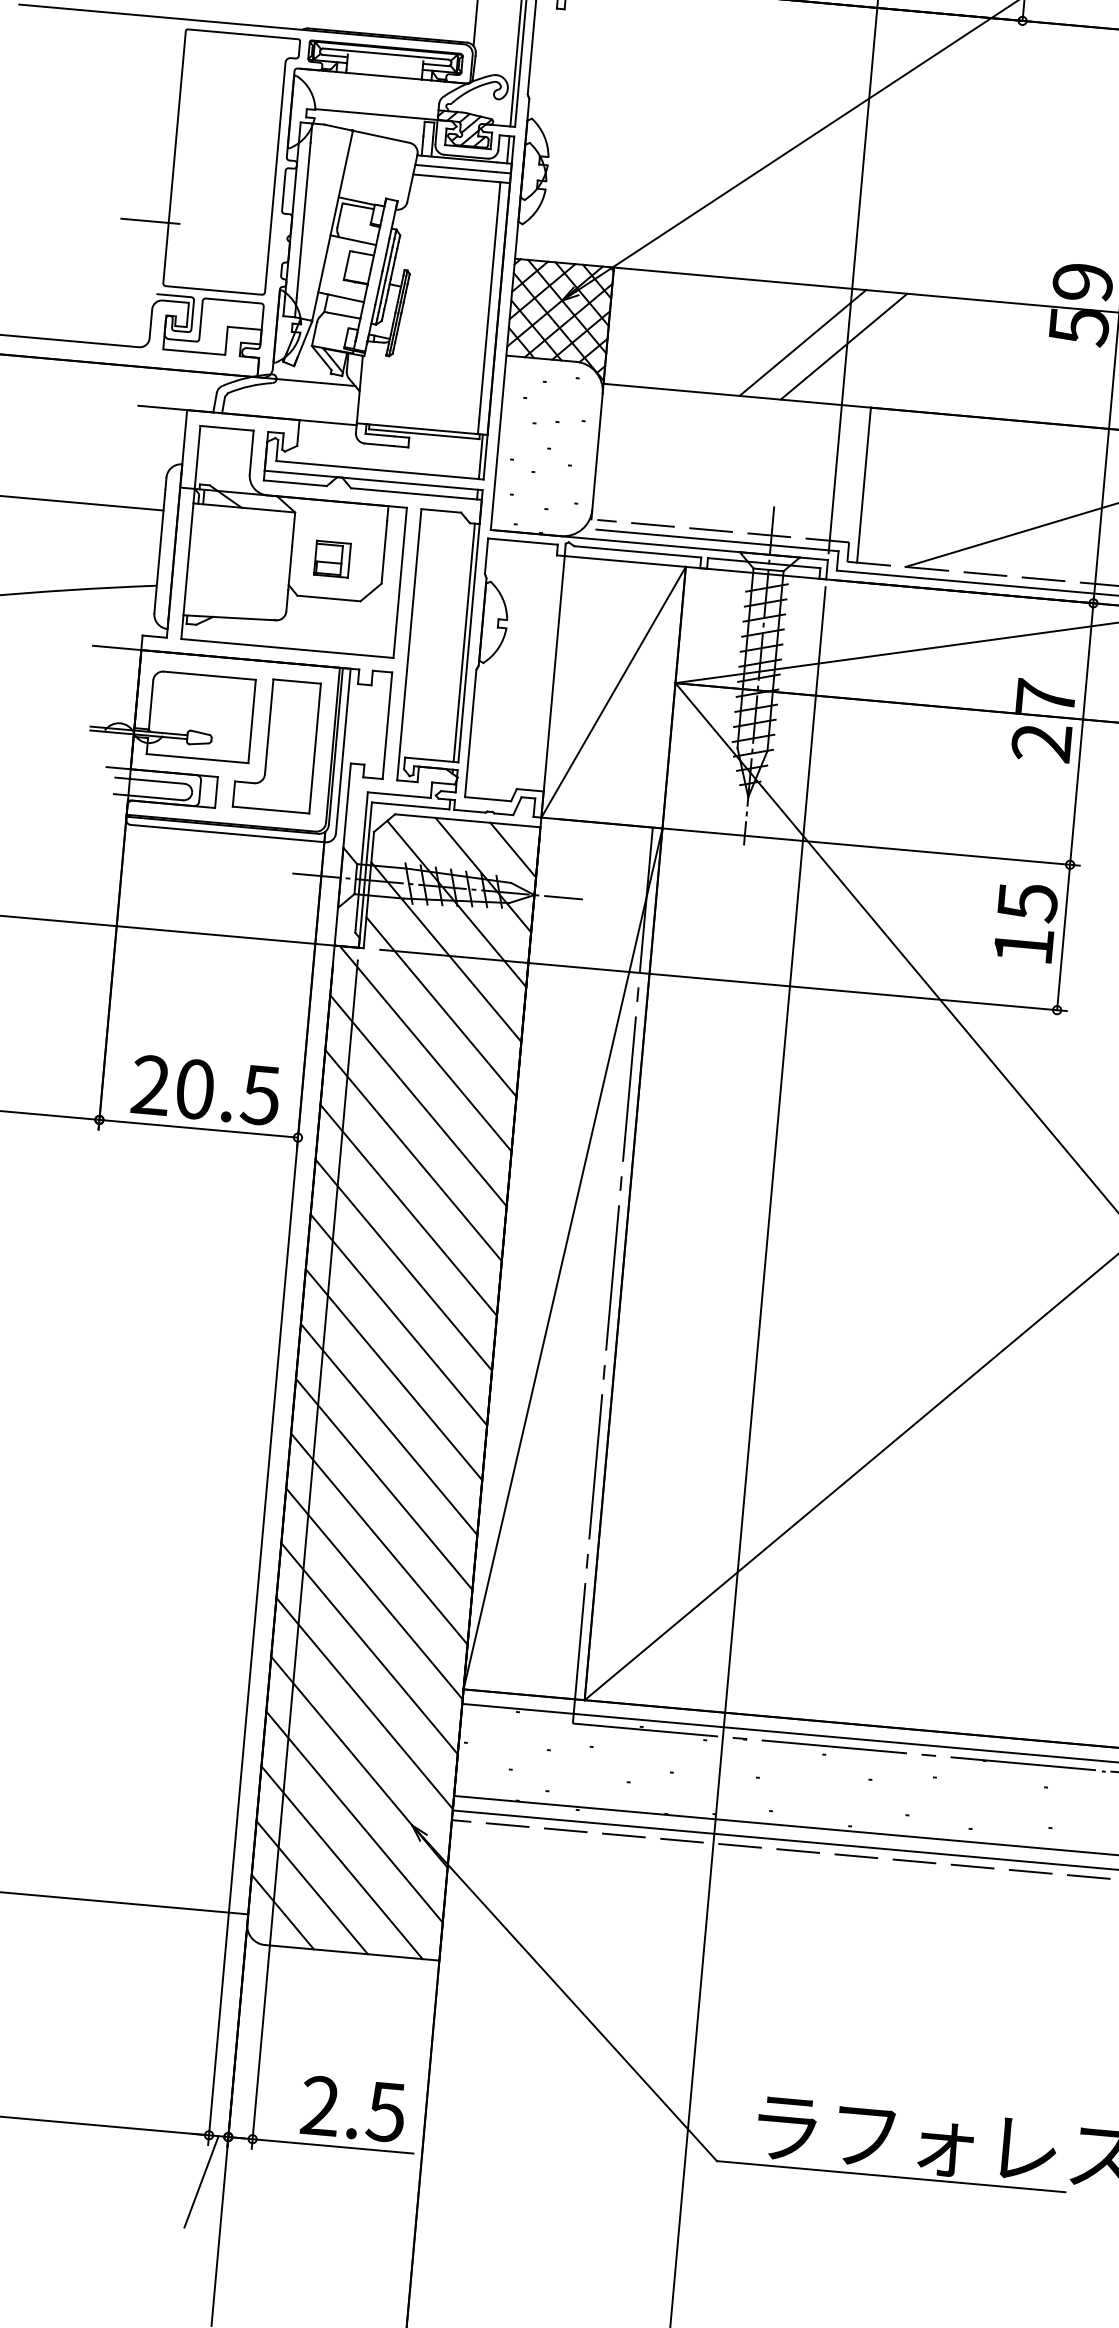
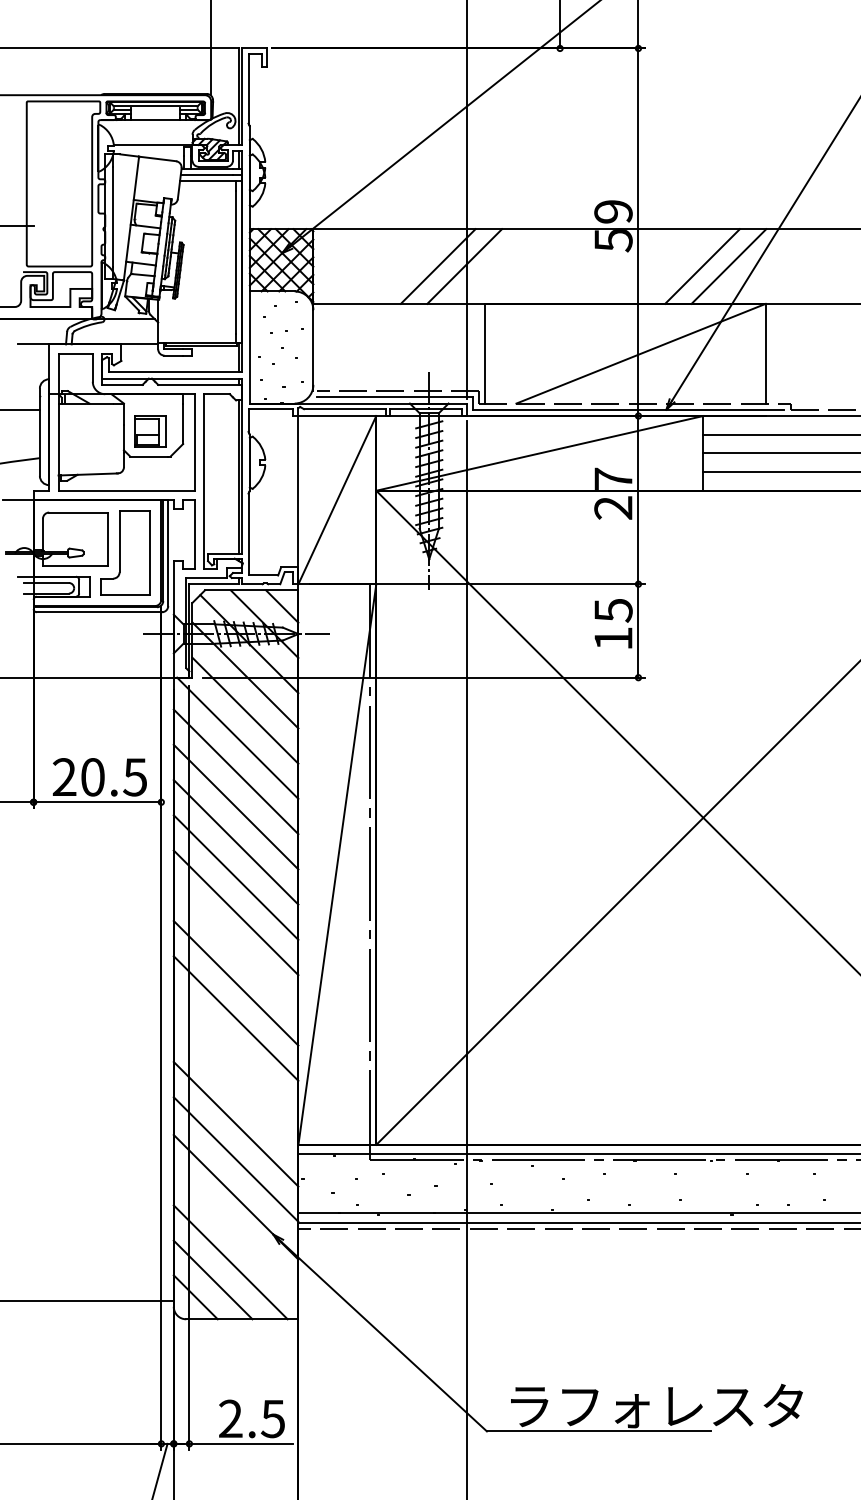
part: (332, 558) -> (150, 430), size x1.4
line: (393, 1373) -> (235, 947), removed
line: (378, 1538) -> (235, 1053), removed
line: (373, 1593) -> (235, 1088), removed
line: (353, 1816) -> (235, 1232), removed

